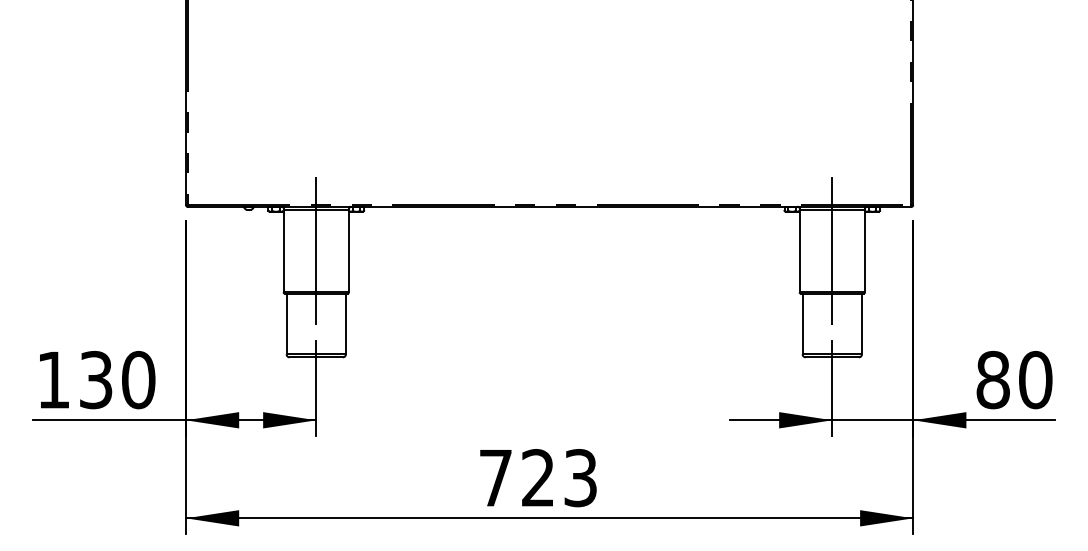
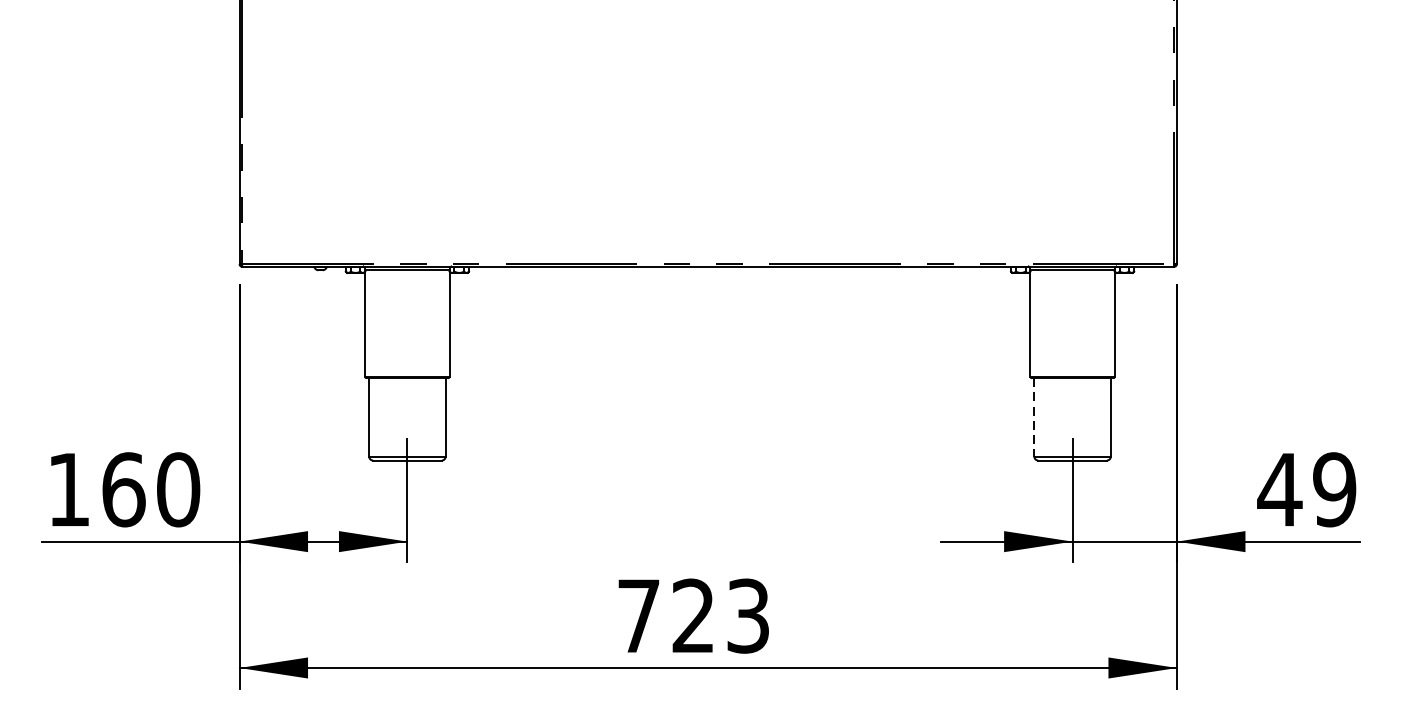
line: (316, 250) -> (407, 322), removed
line: (832, 250) -> (1072, 322), removed
line: (802, 324) -> (1034, 418), solid -> dashed
text: (1013, 379) -> (1306, 489), 80 -> 49
text: (96, 380) -> (124, 490), 130 -> 160

